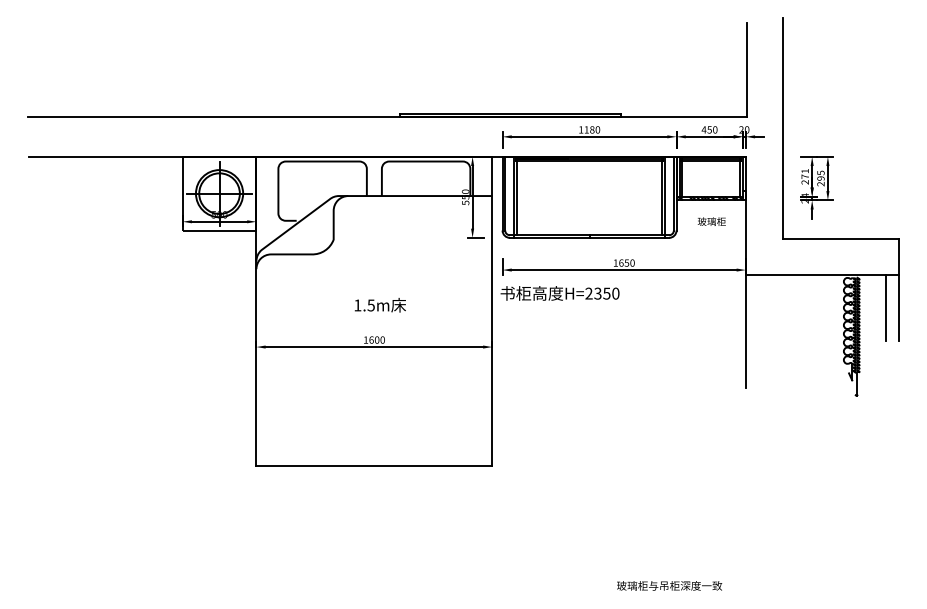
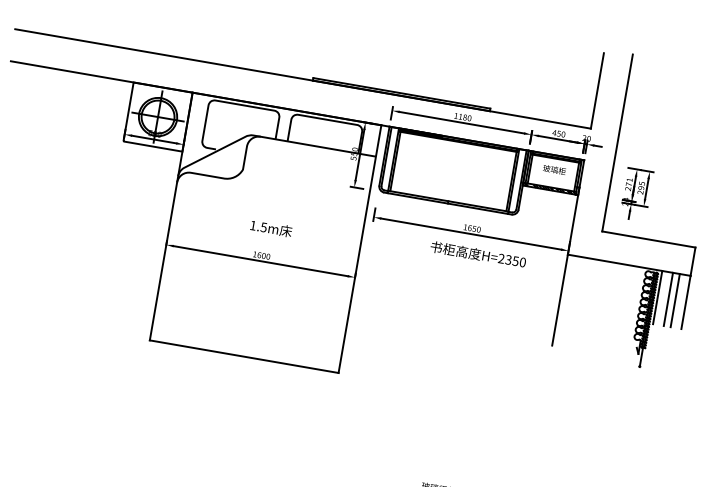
text: (711, 221) -> (554, 169), moved
text: (559, 293) -> (477, 254), moved
line: (863, 307) -> (657, 297), added
line: (877, 307) -> (668, 299), added

